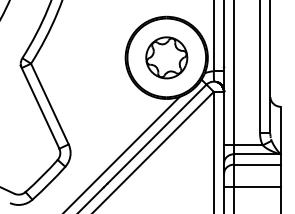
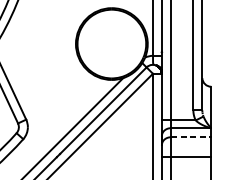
part: (166, 57) -> (111, 43), removed
line: (257, 164) -> (191, 137), solid -> dashed

